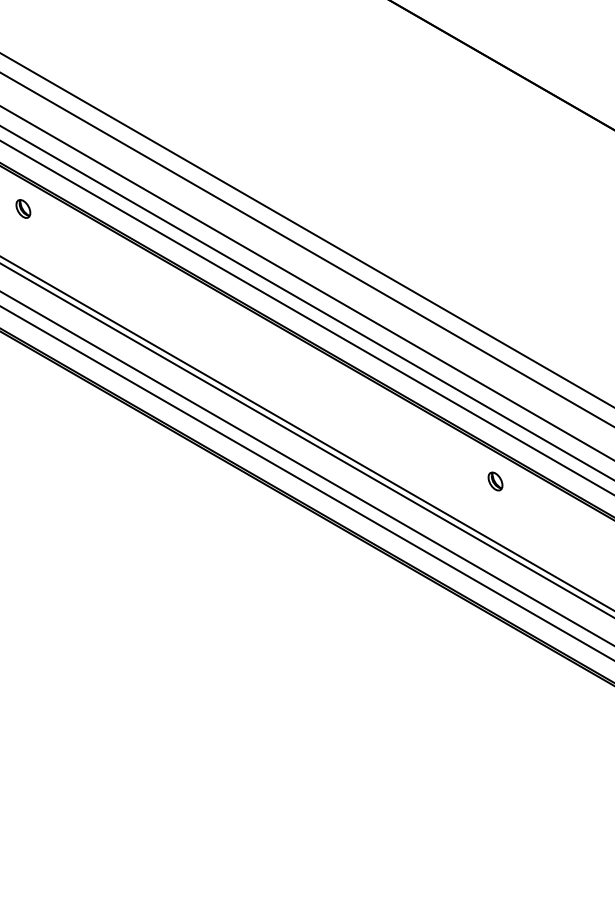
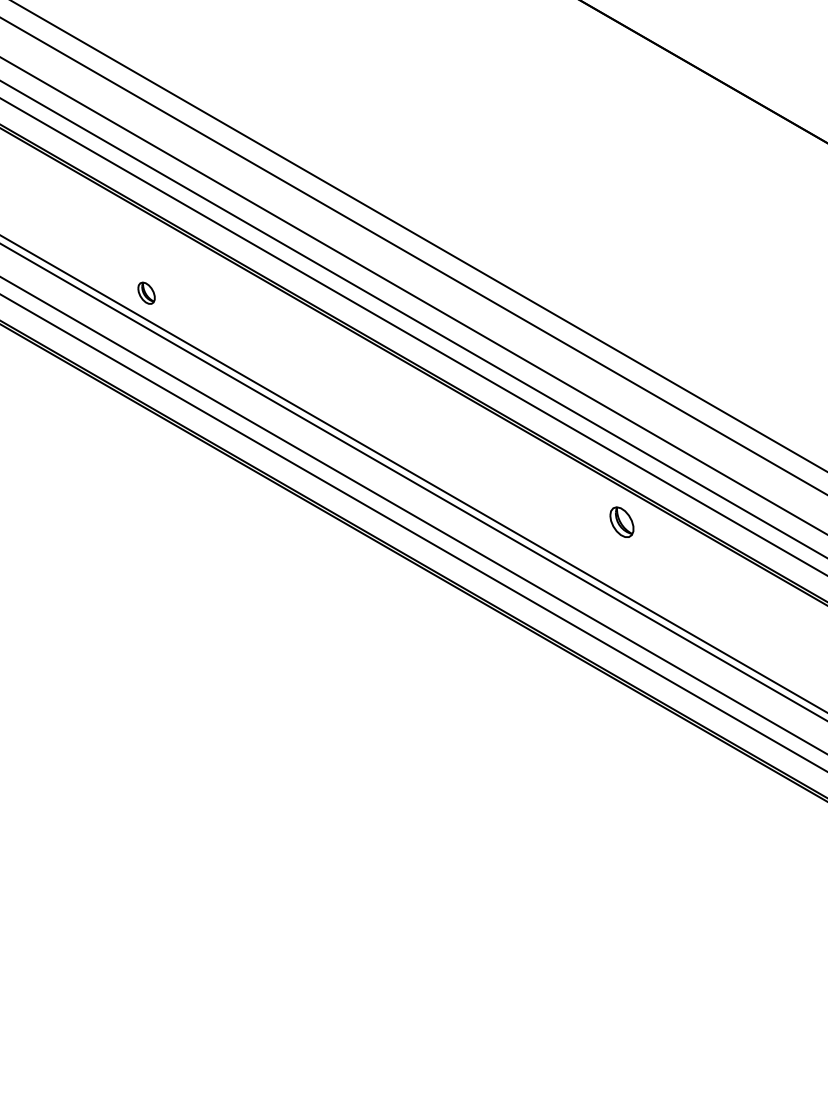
part: (23, 208) -> (146, 292), moved
part: (495, 480) -> (621, 521), size x1.4

